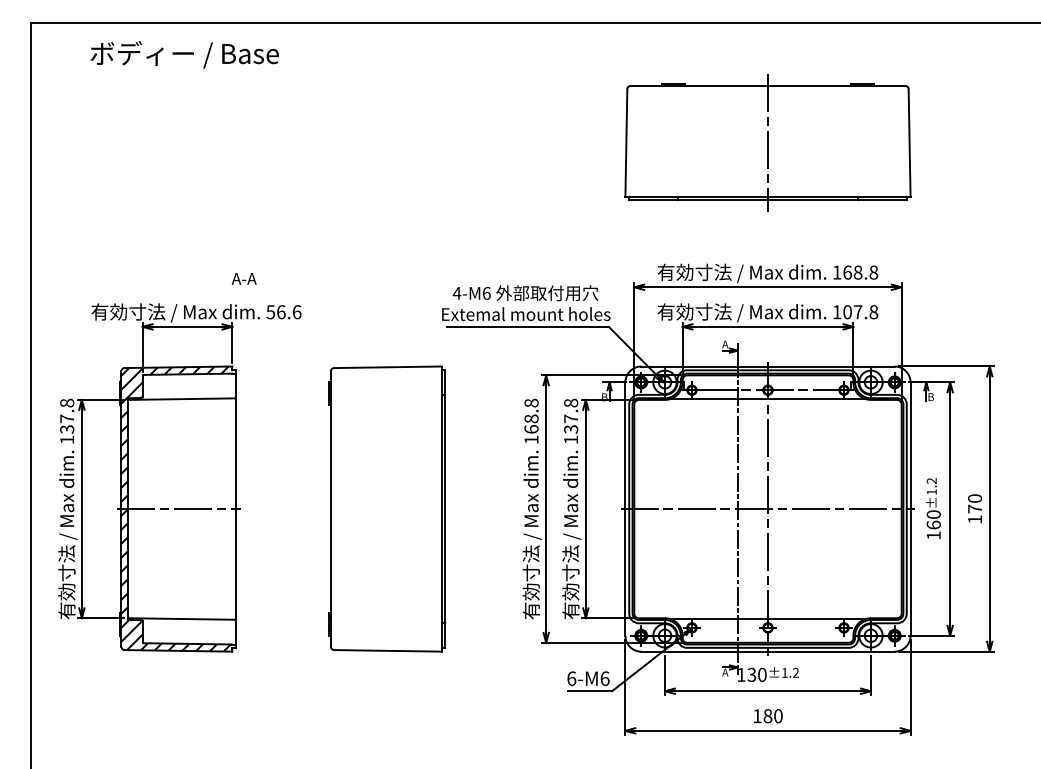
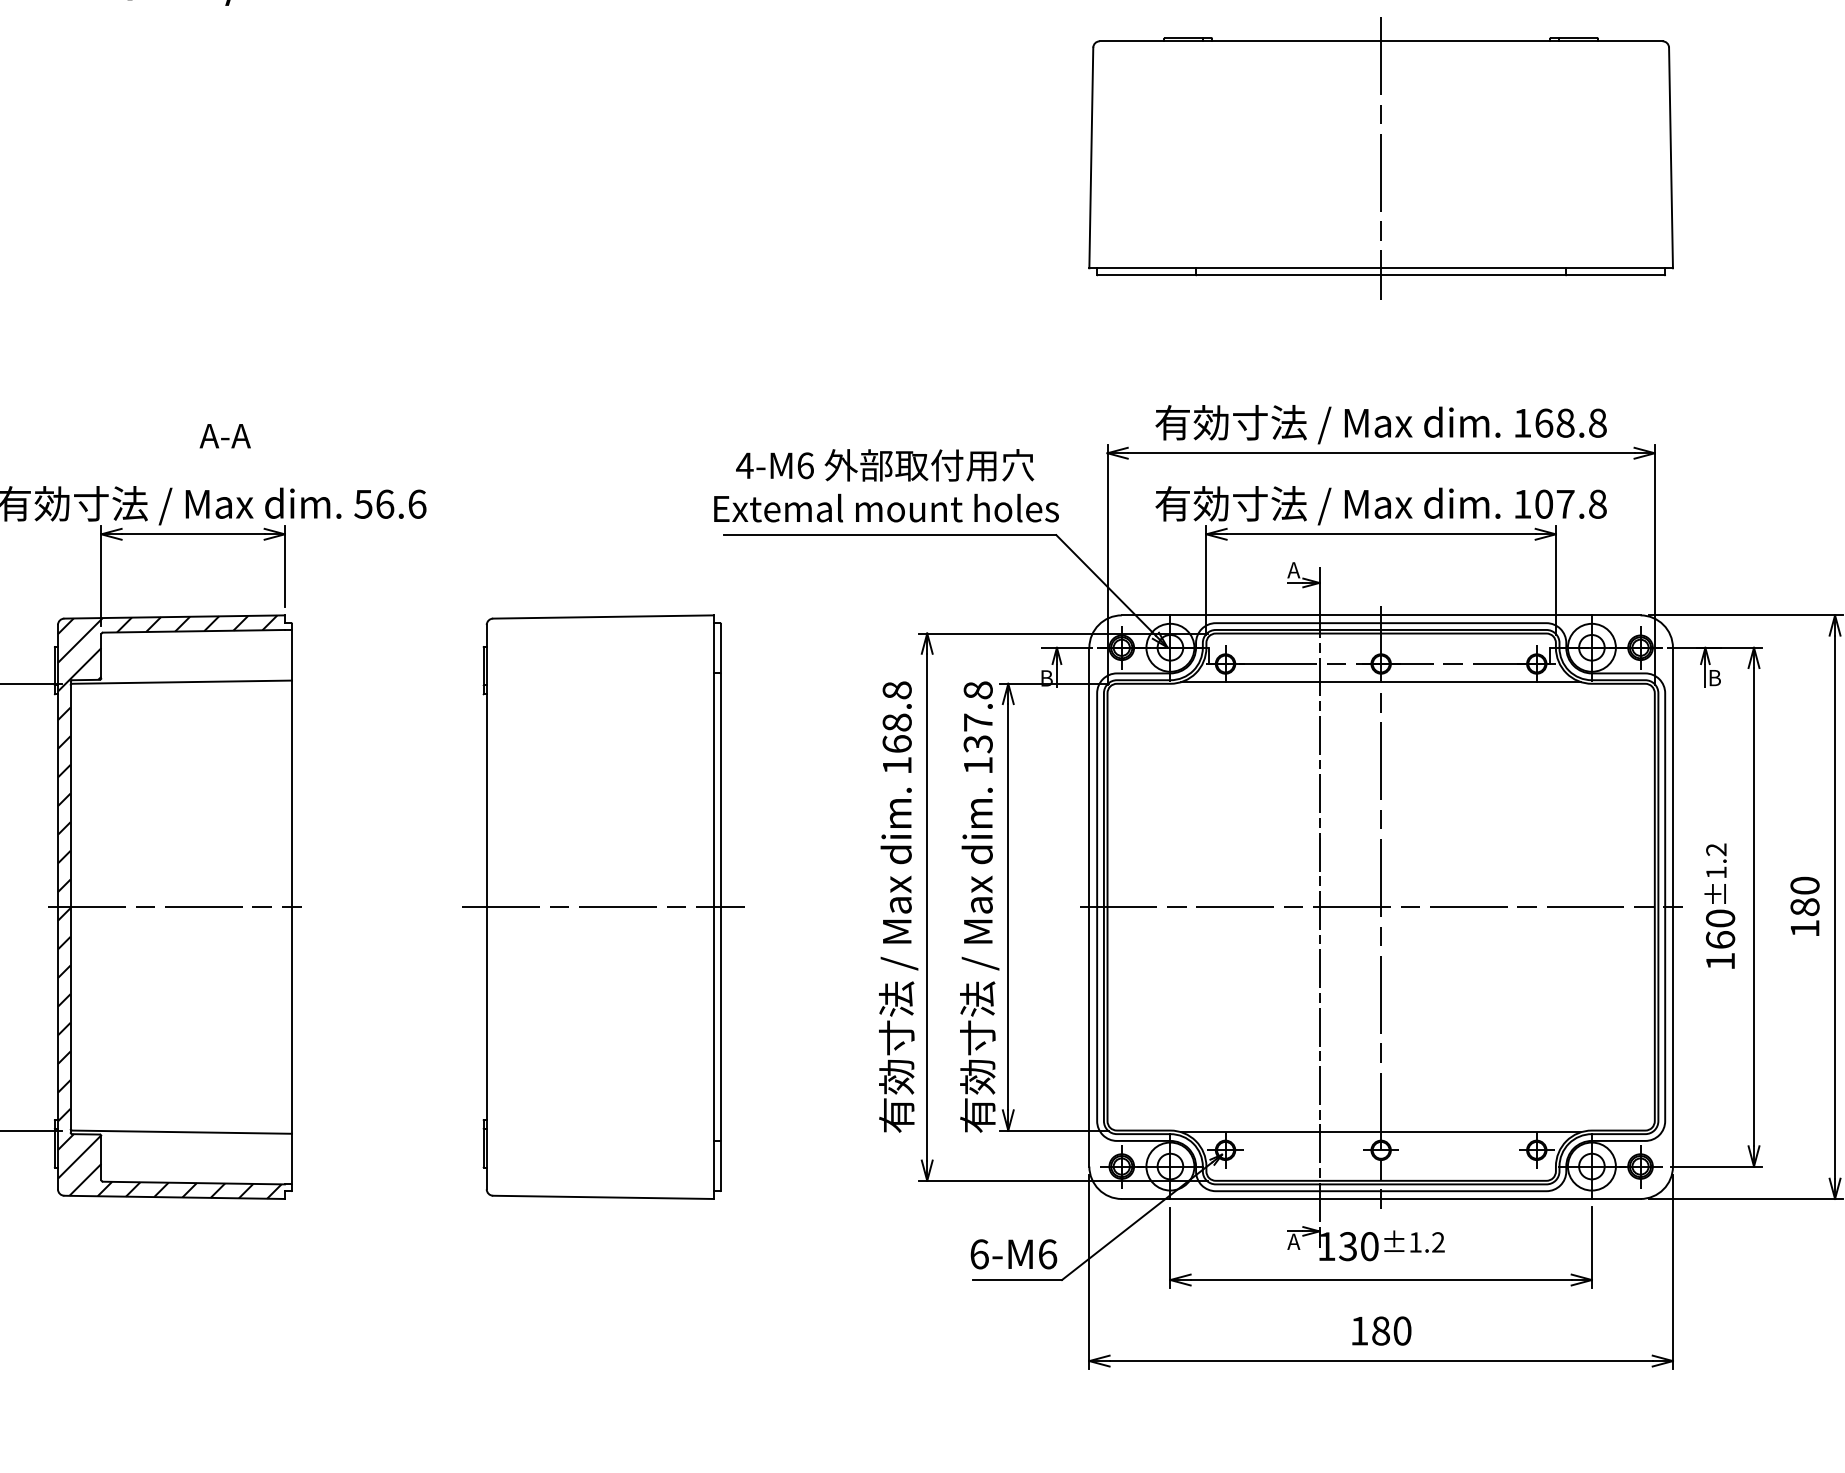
text: (243, 278) -> (223, 435), moved
text: (975, 508) -> (1805, 906), 170 -> 180
line: (388, 509) -> (604, 908), added

